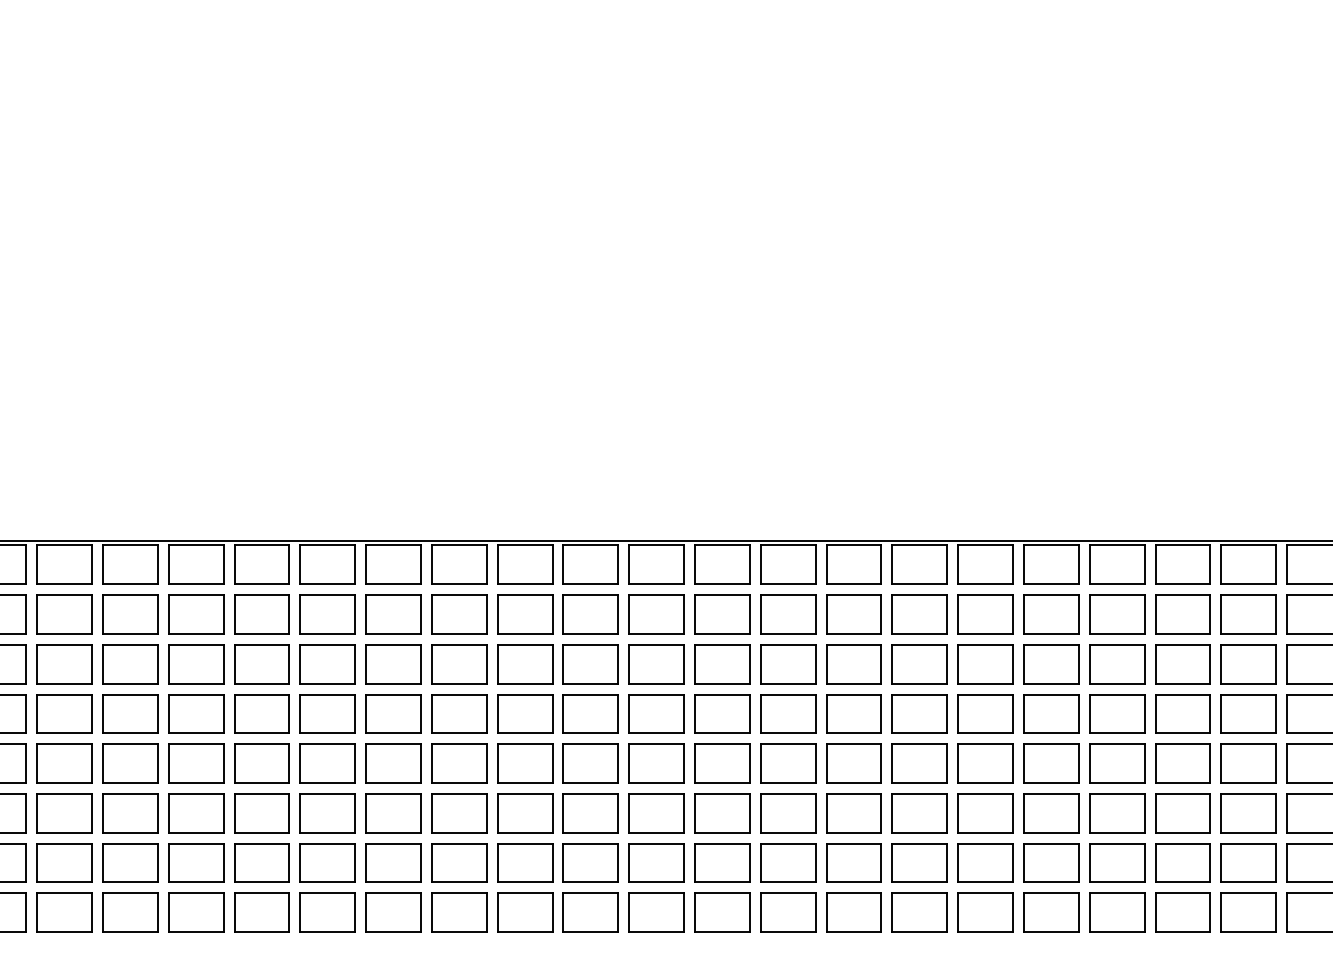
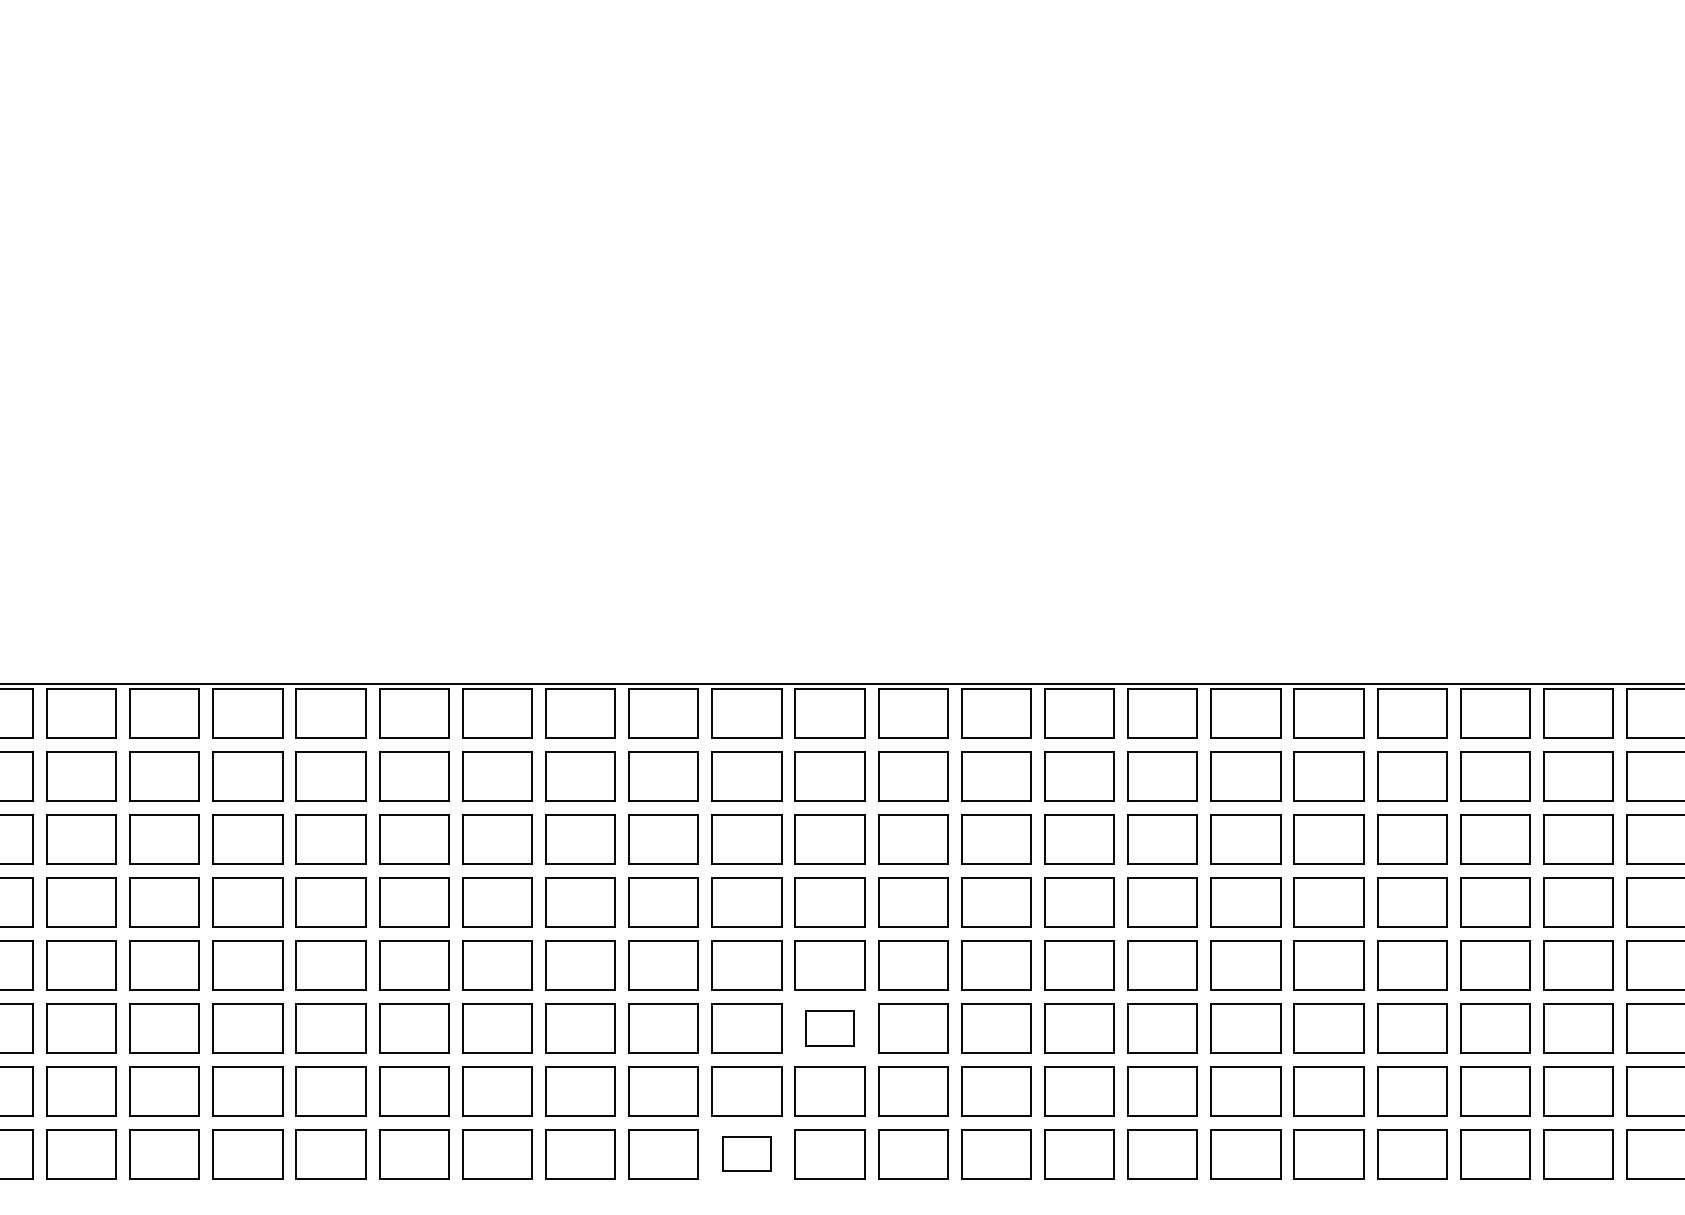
part: (656, 813) -> (829, 1028), size x0.7
part: (590, 913) -> (746, 1154), size x0.7

